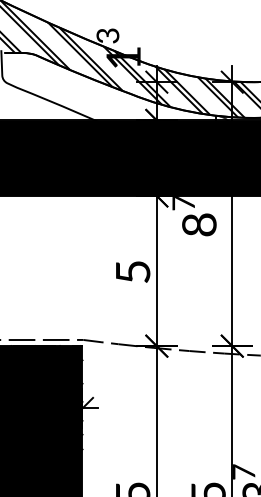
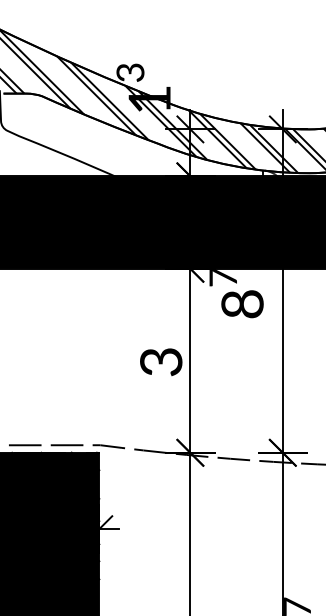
text: (133, 272) -> (161, 362), 5 -> 3

